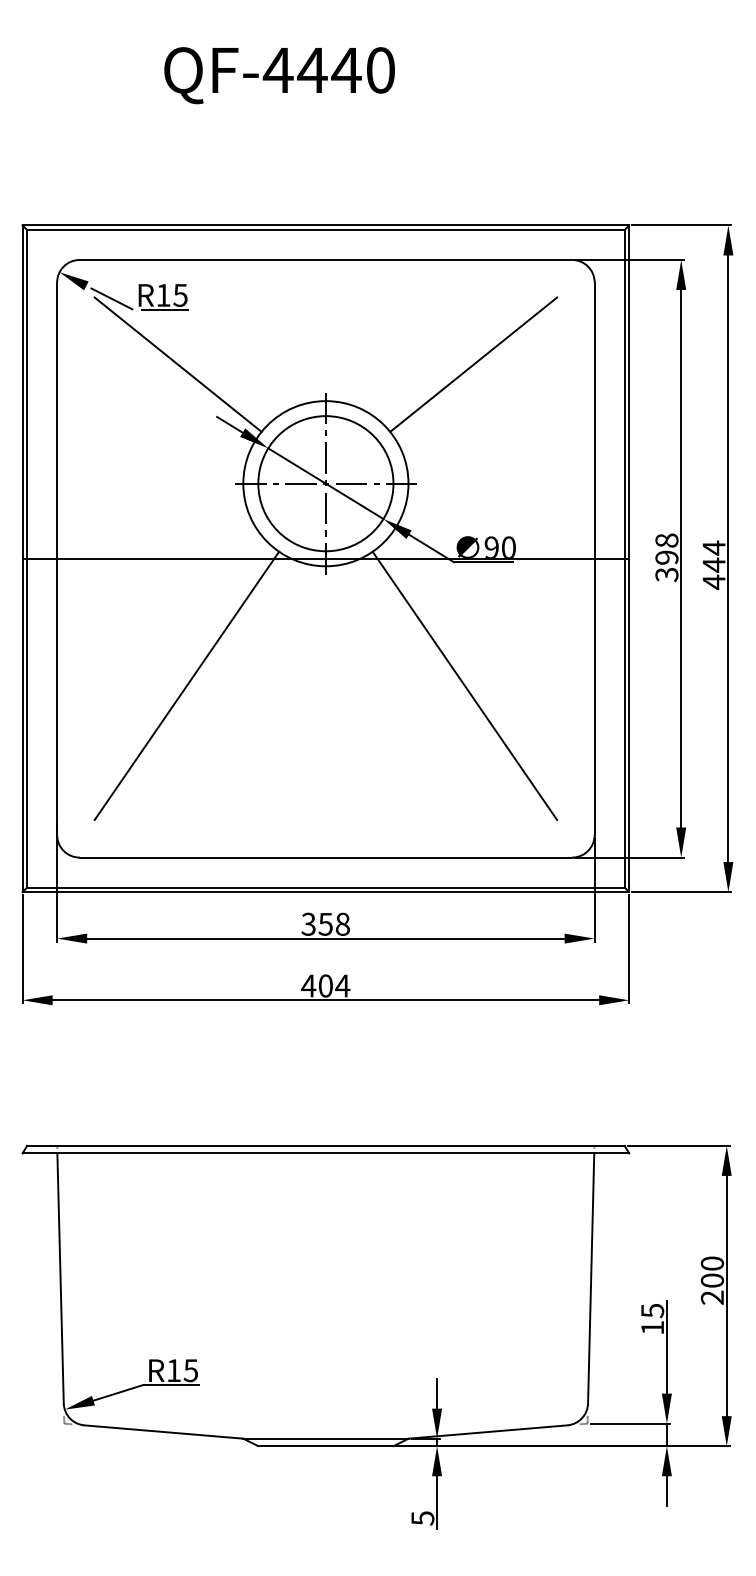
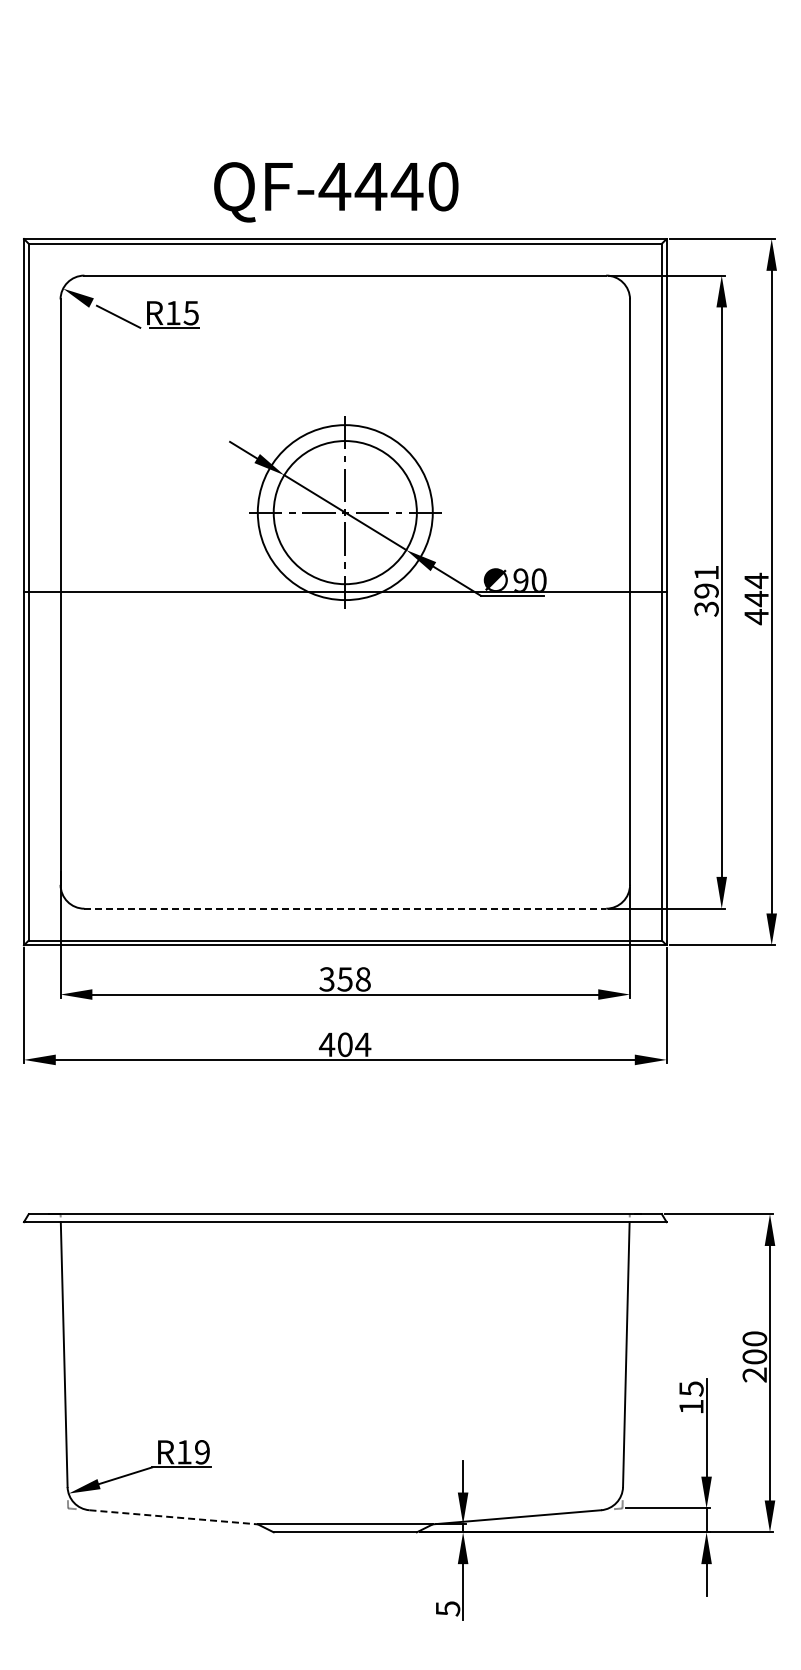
text: (279, 75) -> (336, 192), moved
line: (177, 364) -> (188, 386), removed
line: (473, 364) -> (501, 386), removed
text: (666, 540) -> (706, 572), 398 -> 391
line: (186, 685) -> (197, 726), removed
line: (464, 685) -> (492, 726), removed
line: (326, 857) -> (345, 908), solid -> dashed
text: (190, 1370) -> (201, 1452), R15 -> R19
line: (164, 1432) -> (174, 1517), solid -> dashed

